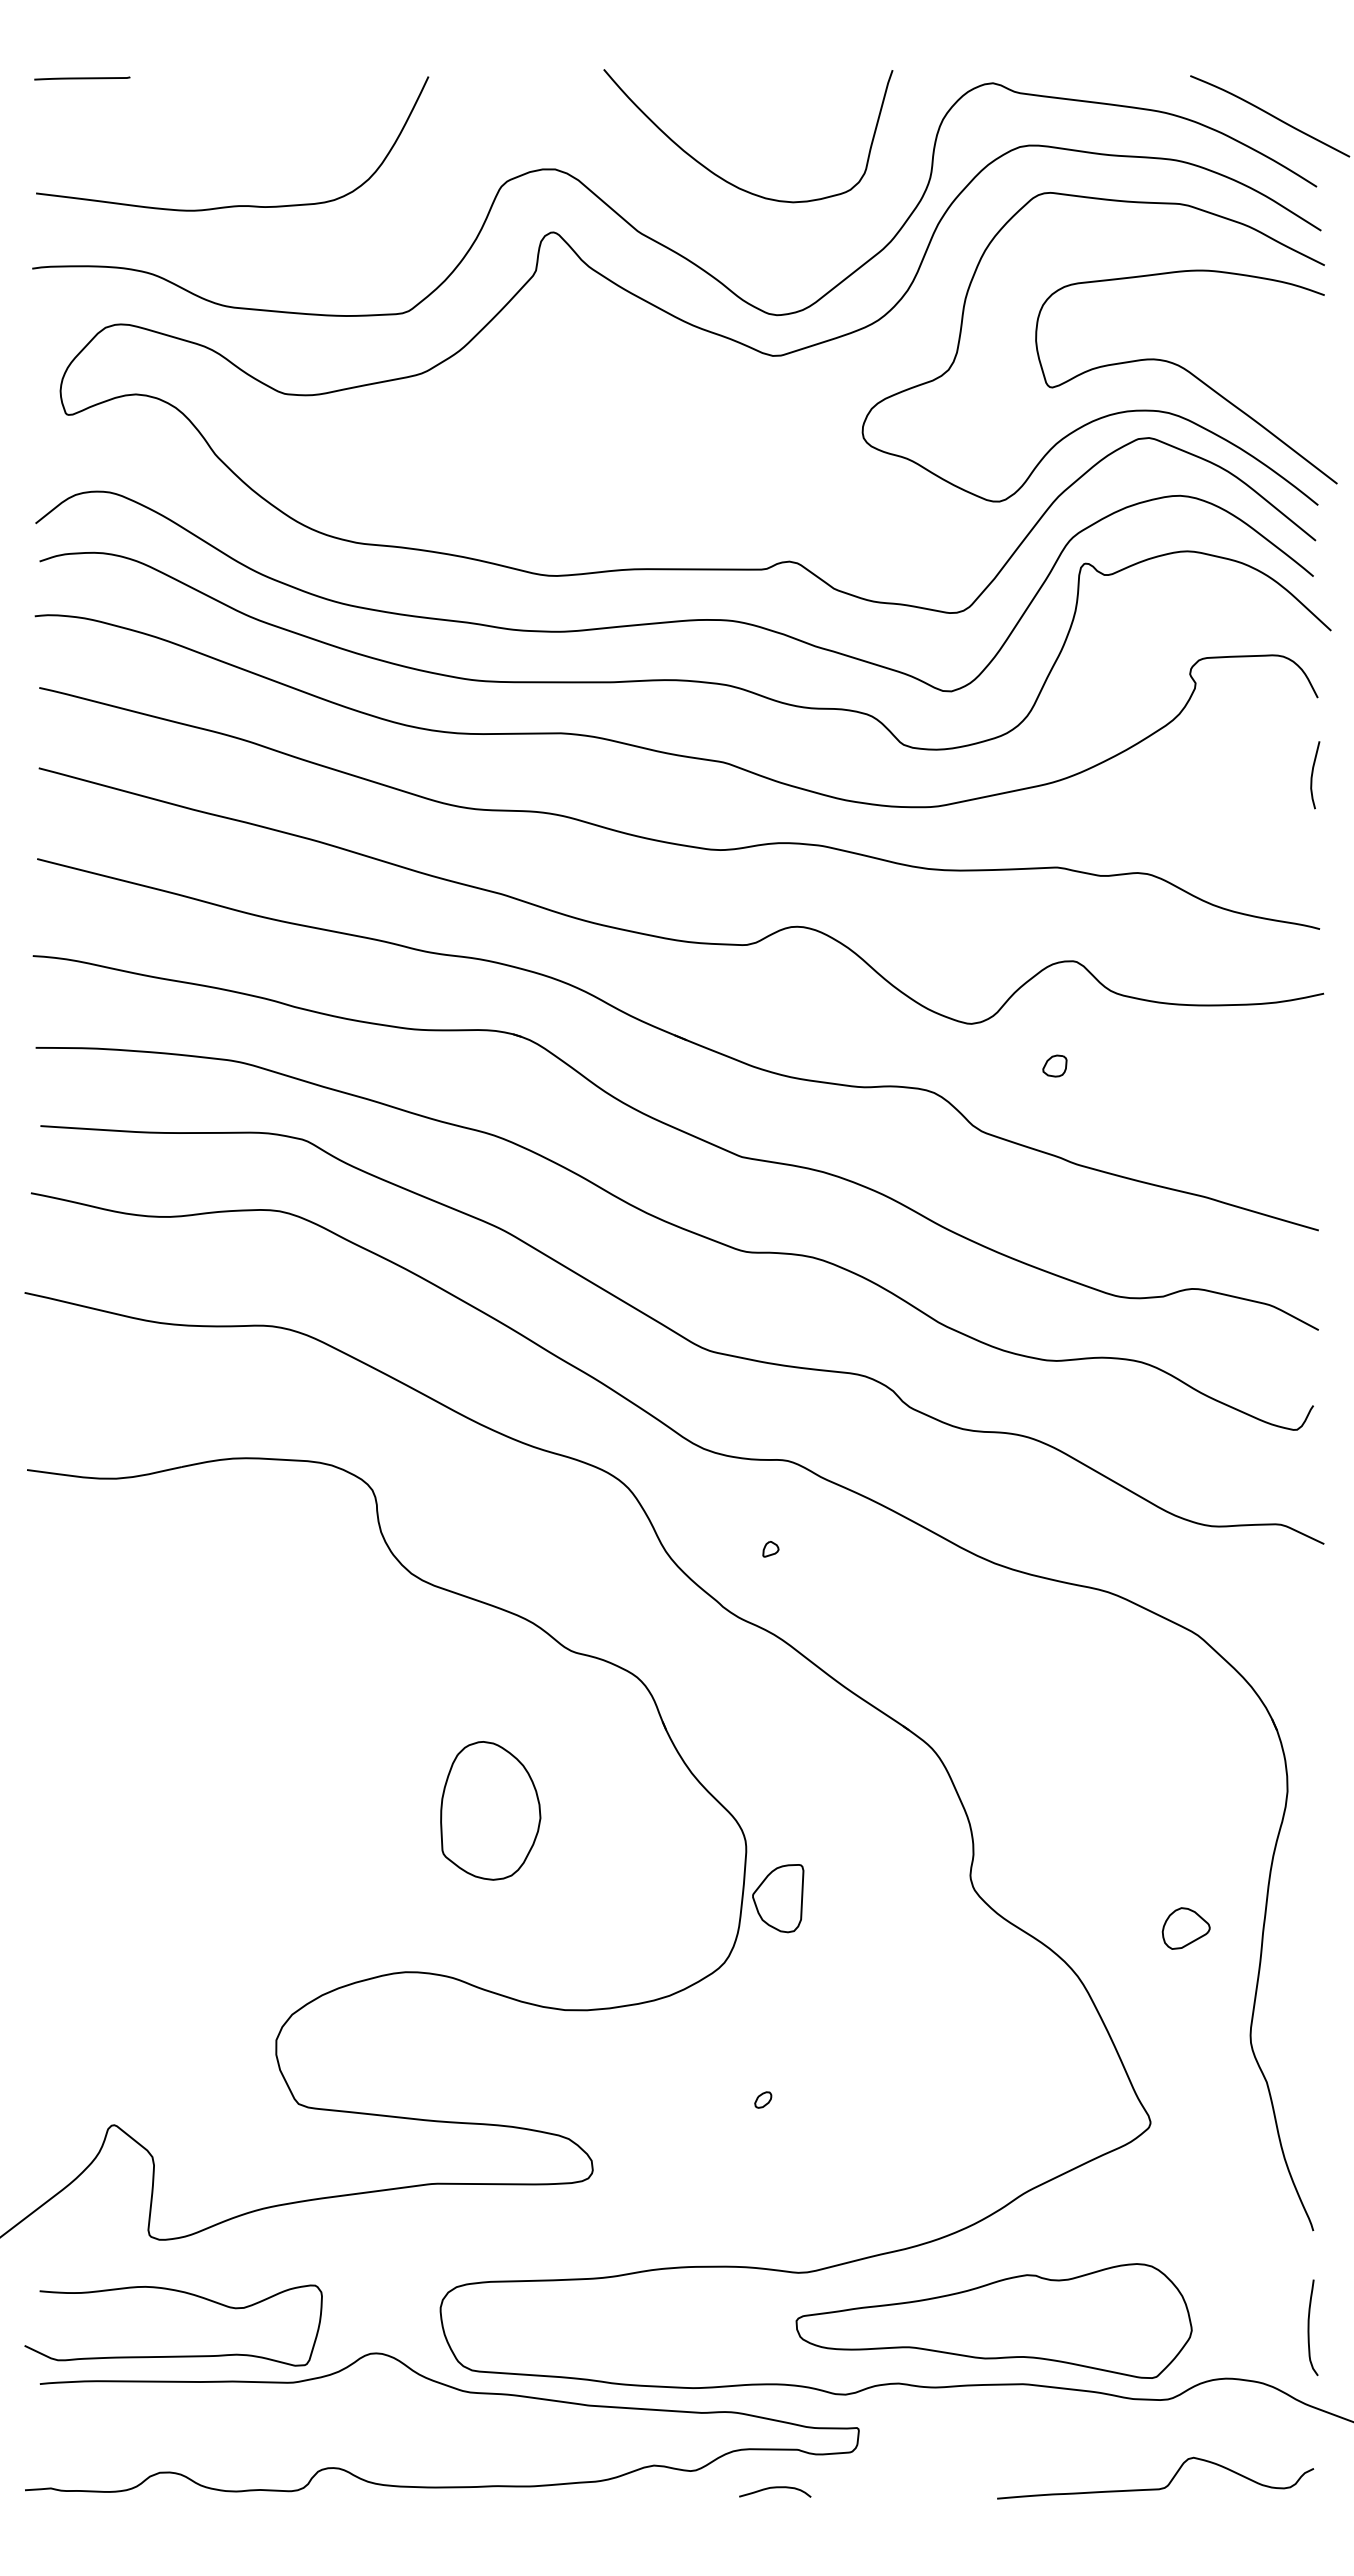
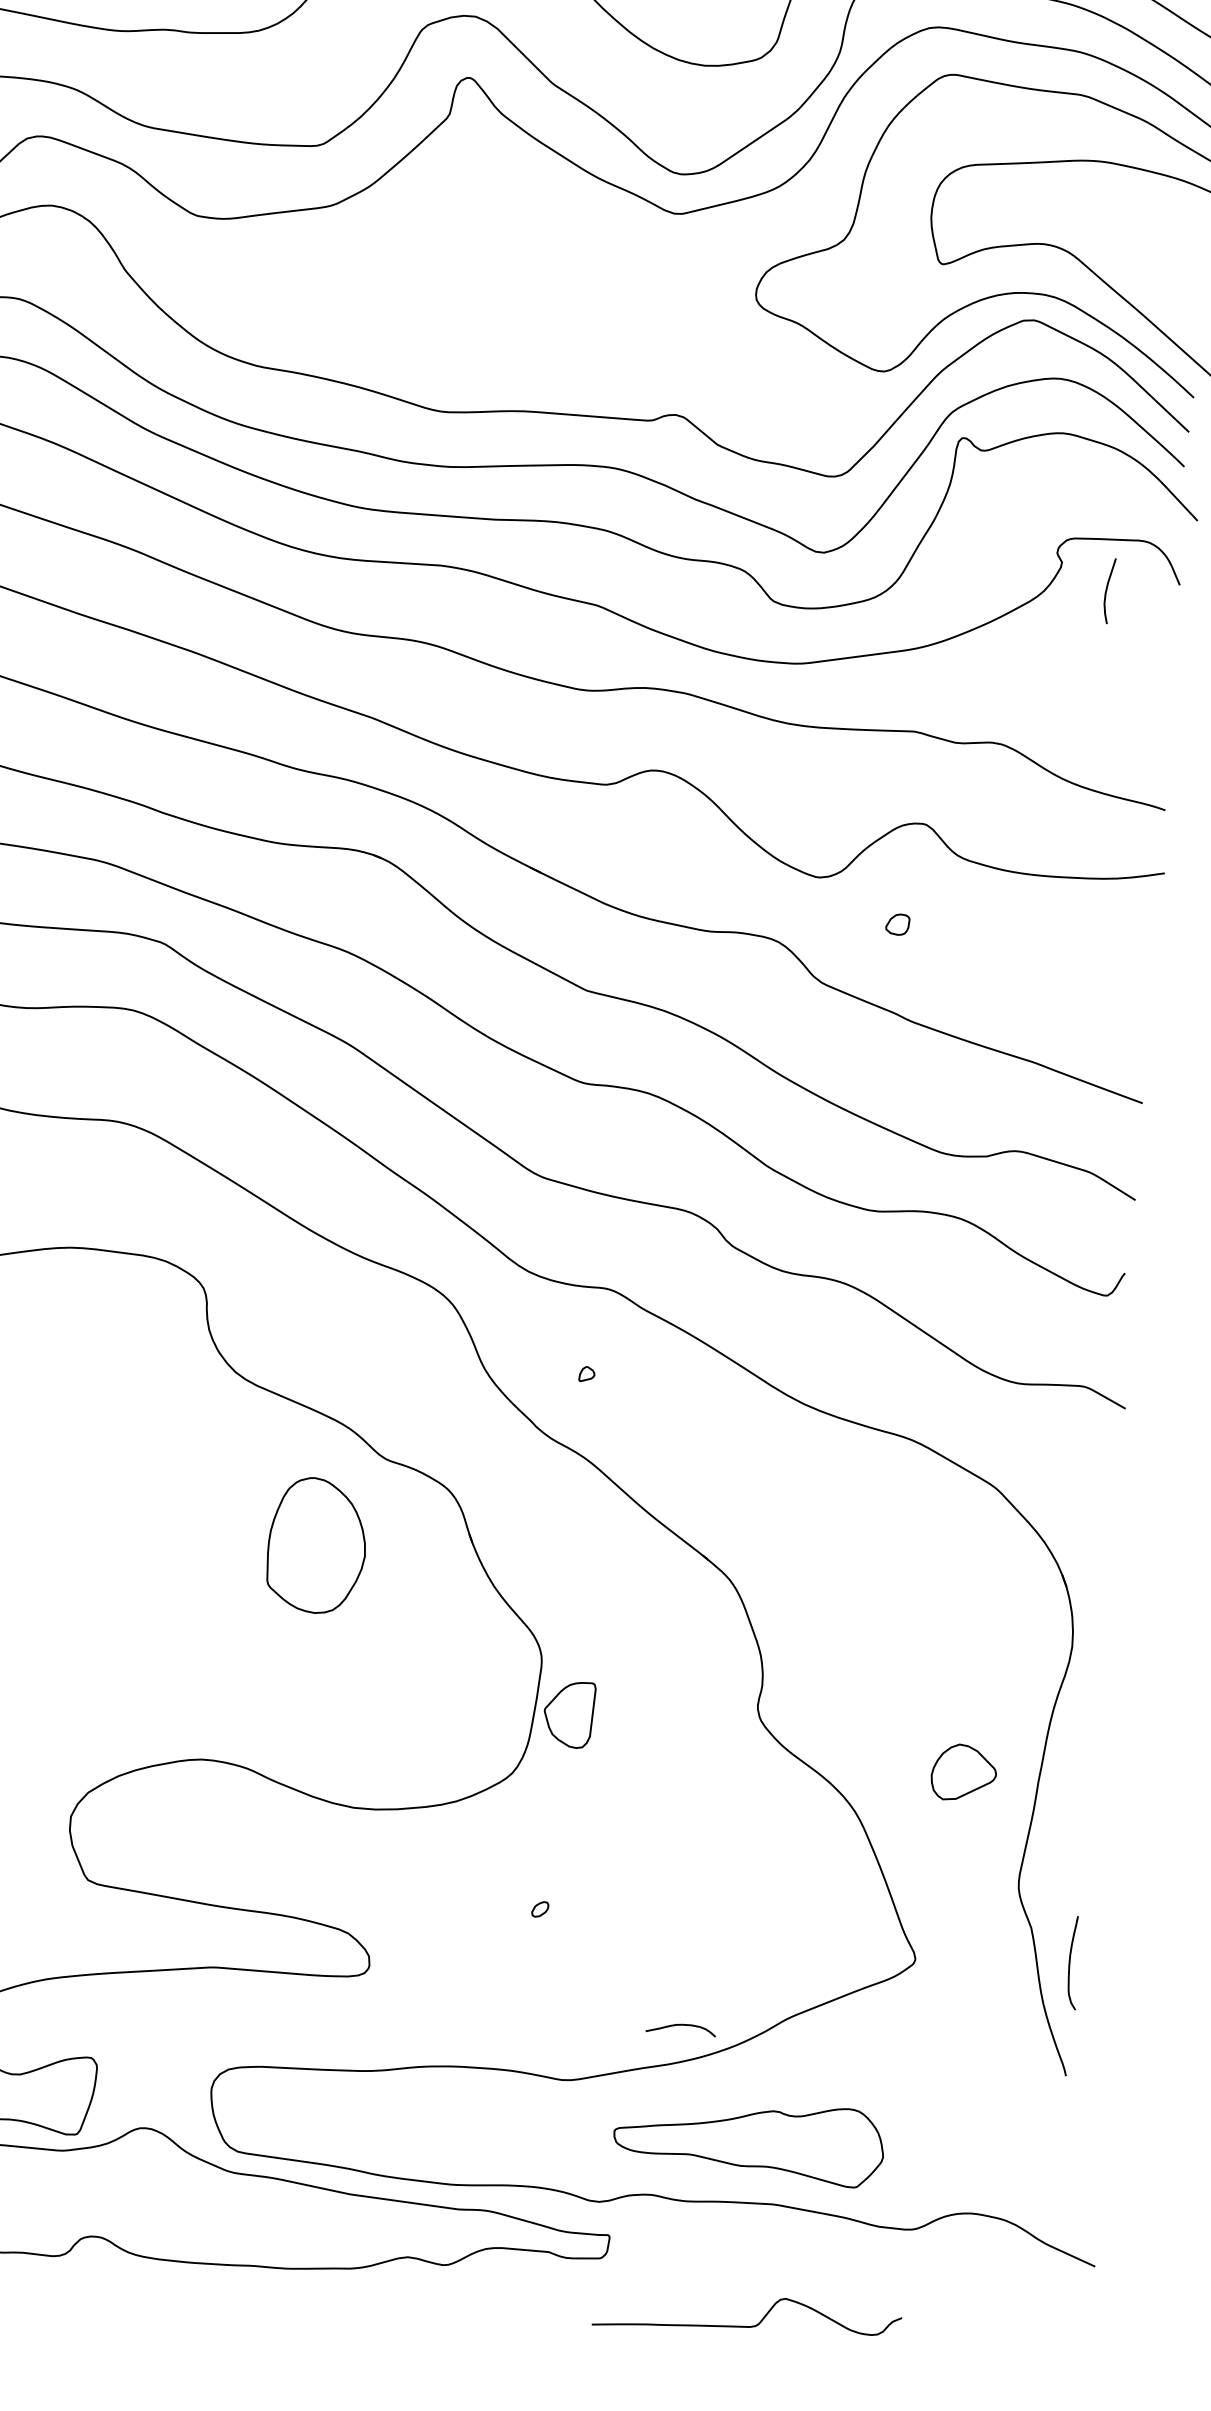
curve: (1313, 773) -> (1107, 589), moved
part: (490, 1810) -> (316, 1545), moved
part: (1185, 1928) -> (963, 1772), size x1.4
part: (993, 2320) -> (748, 2140), size x0.7
curve: (1309, 2327) -> (1070, 1962), moved
curve: (775, 2488) -> (681, 2025), moved
curve: (1155, 2488) -> (746, 2325), moved

